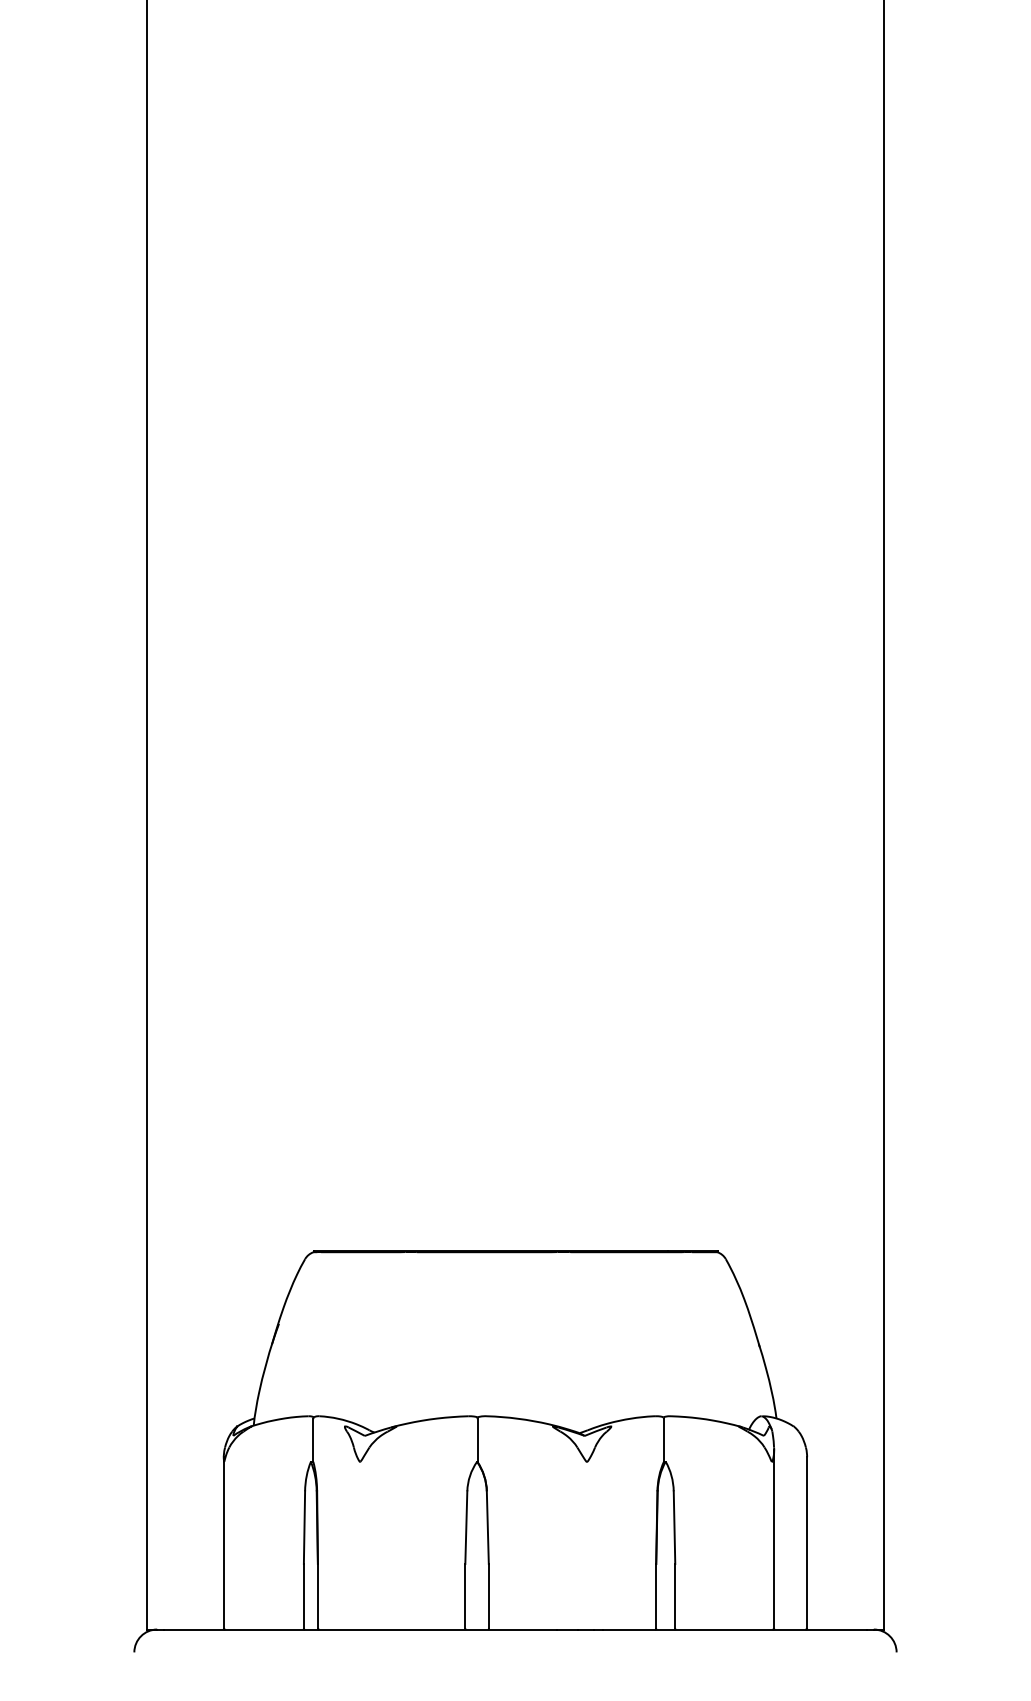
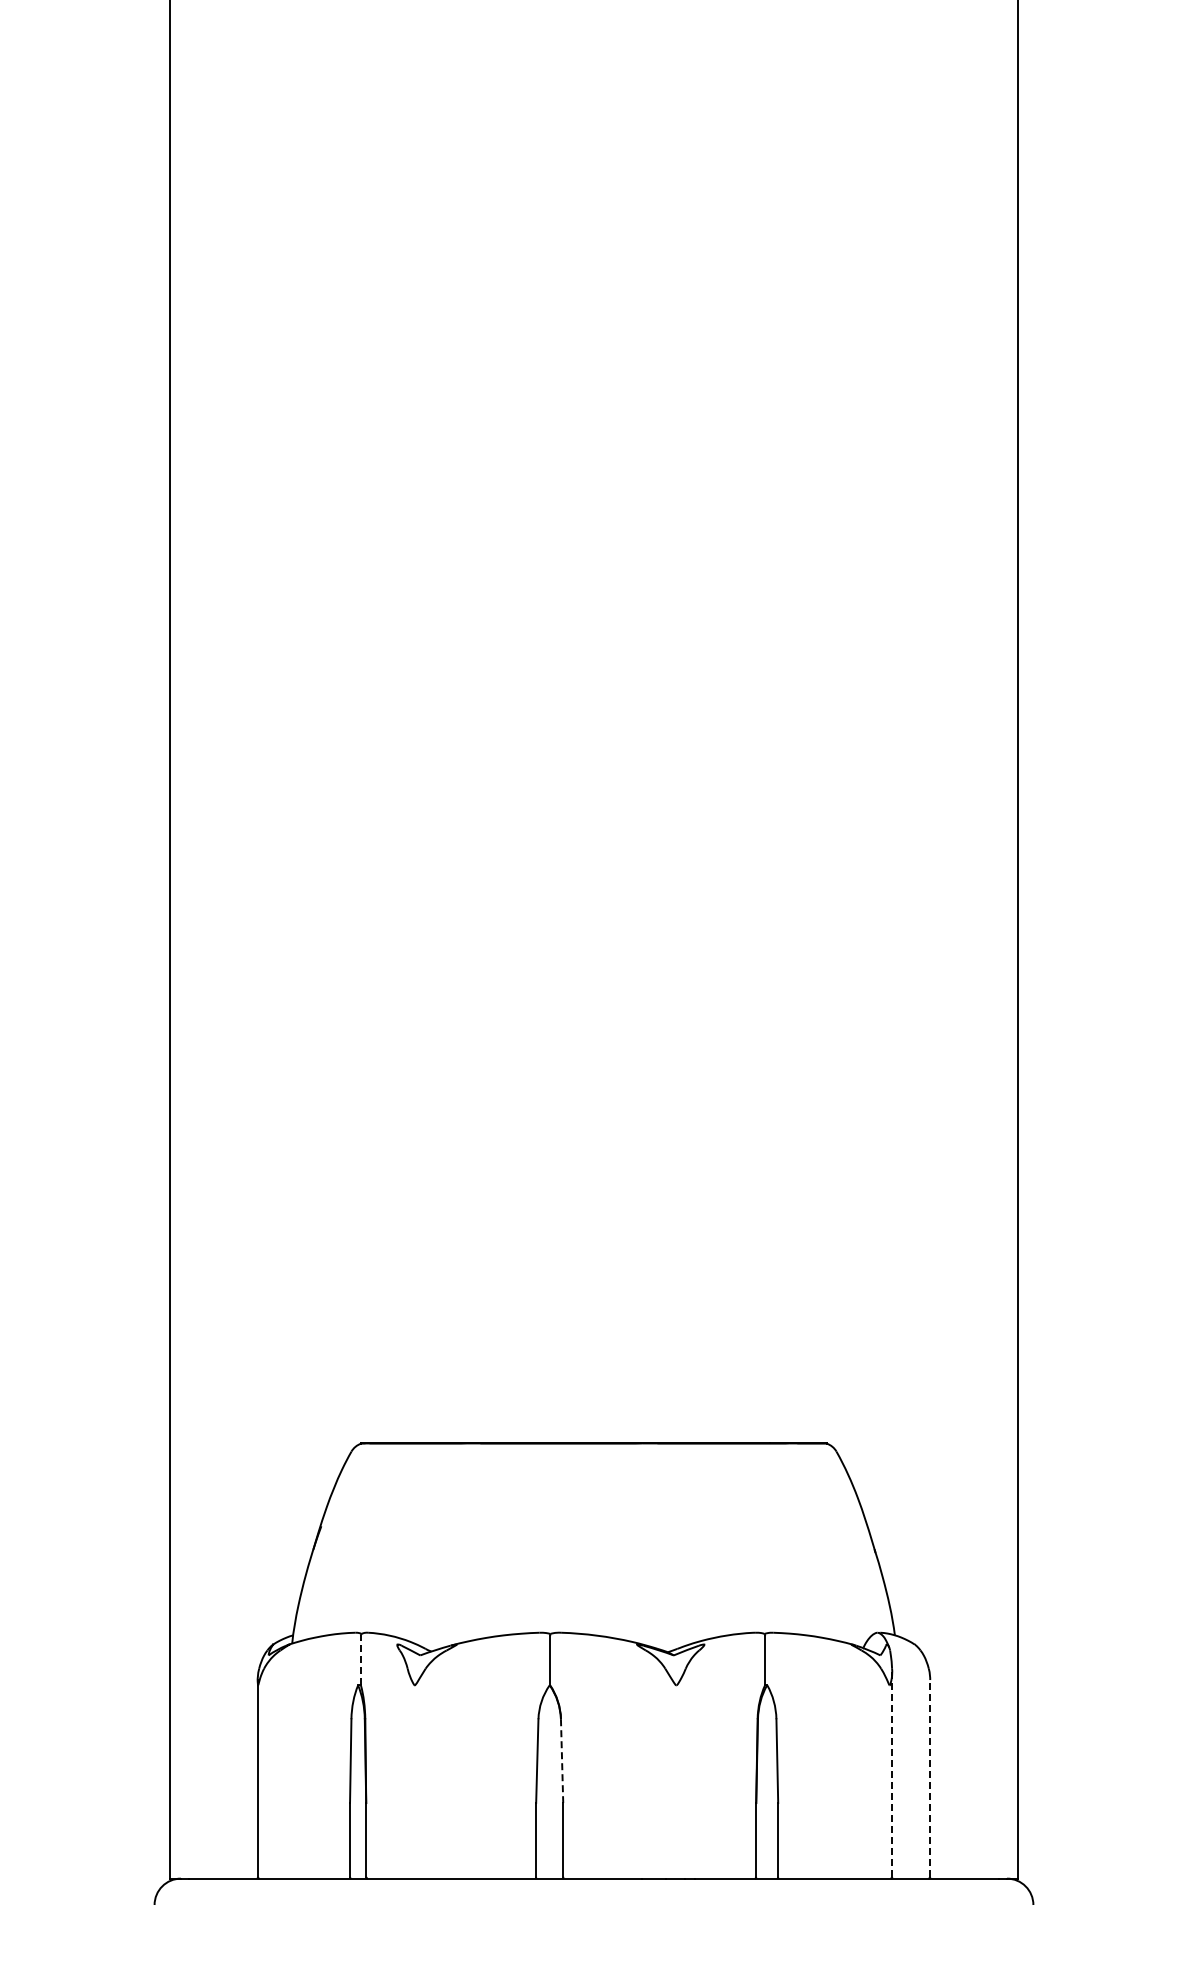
line: (312, 1440) -> (360, 1660), solid -> dashed
line: (488, 1527) -> (562, 1761), solid -> dashed
line: (774, 1539) -> (892, 1774), solid -> dashed
line: (807, 1541) -> (930, 1777), solid -> dashed

